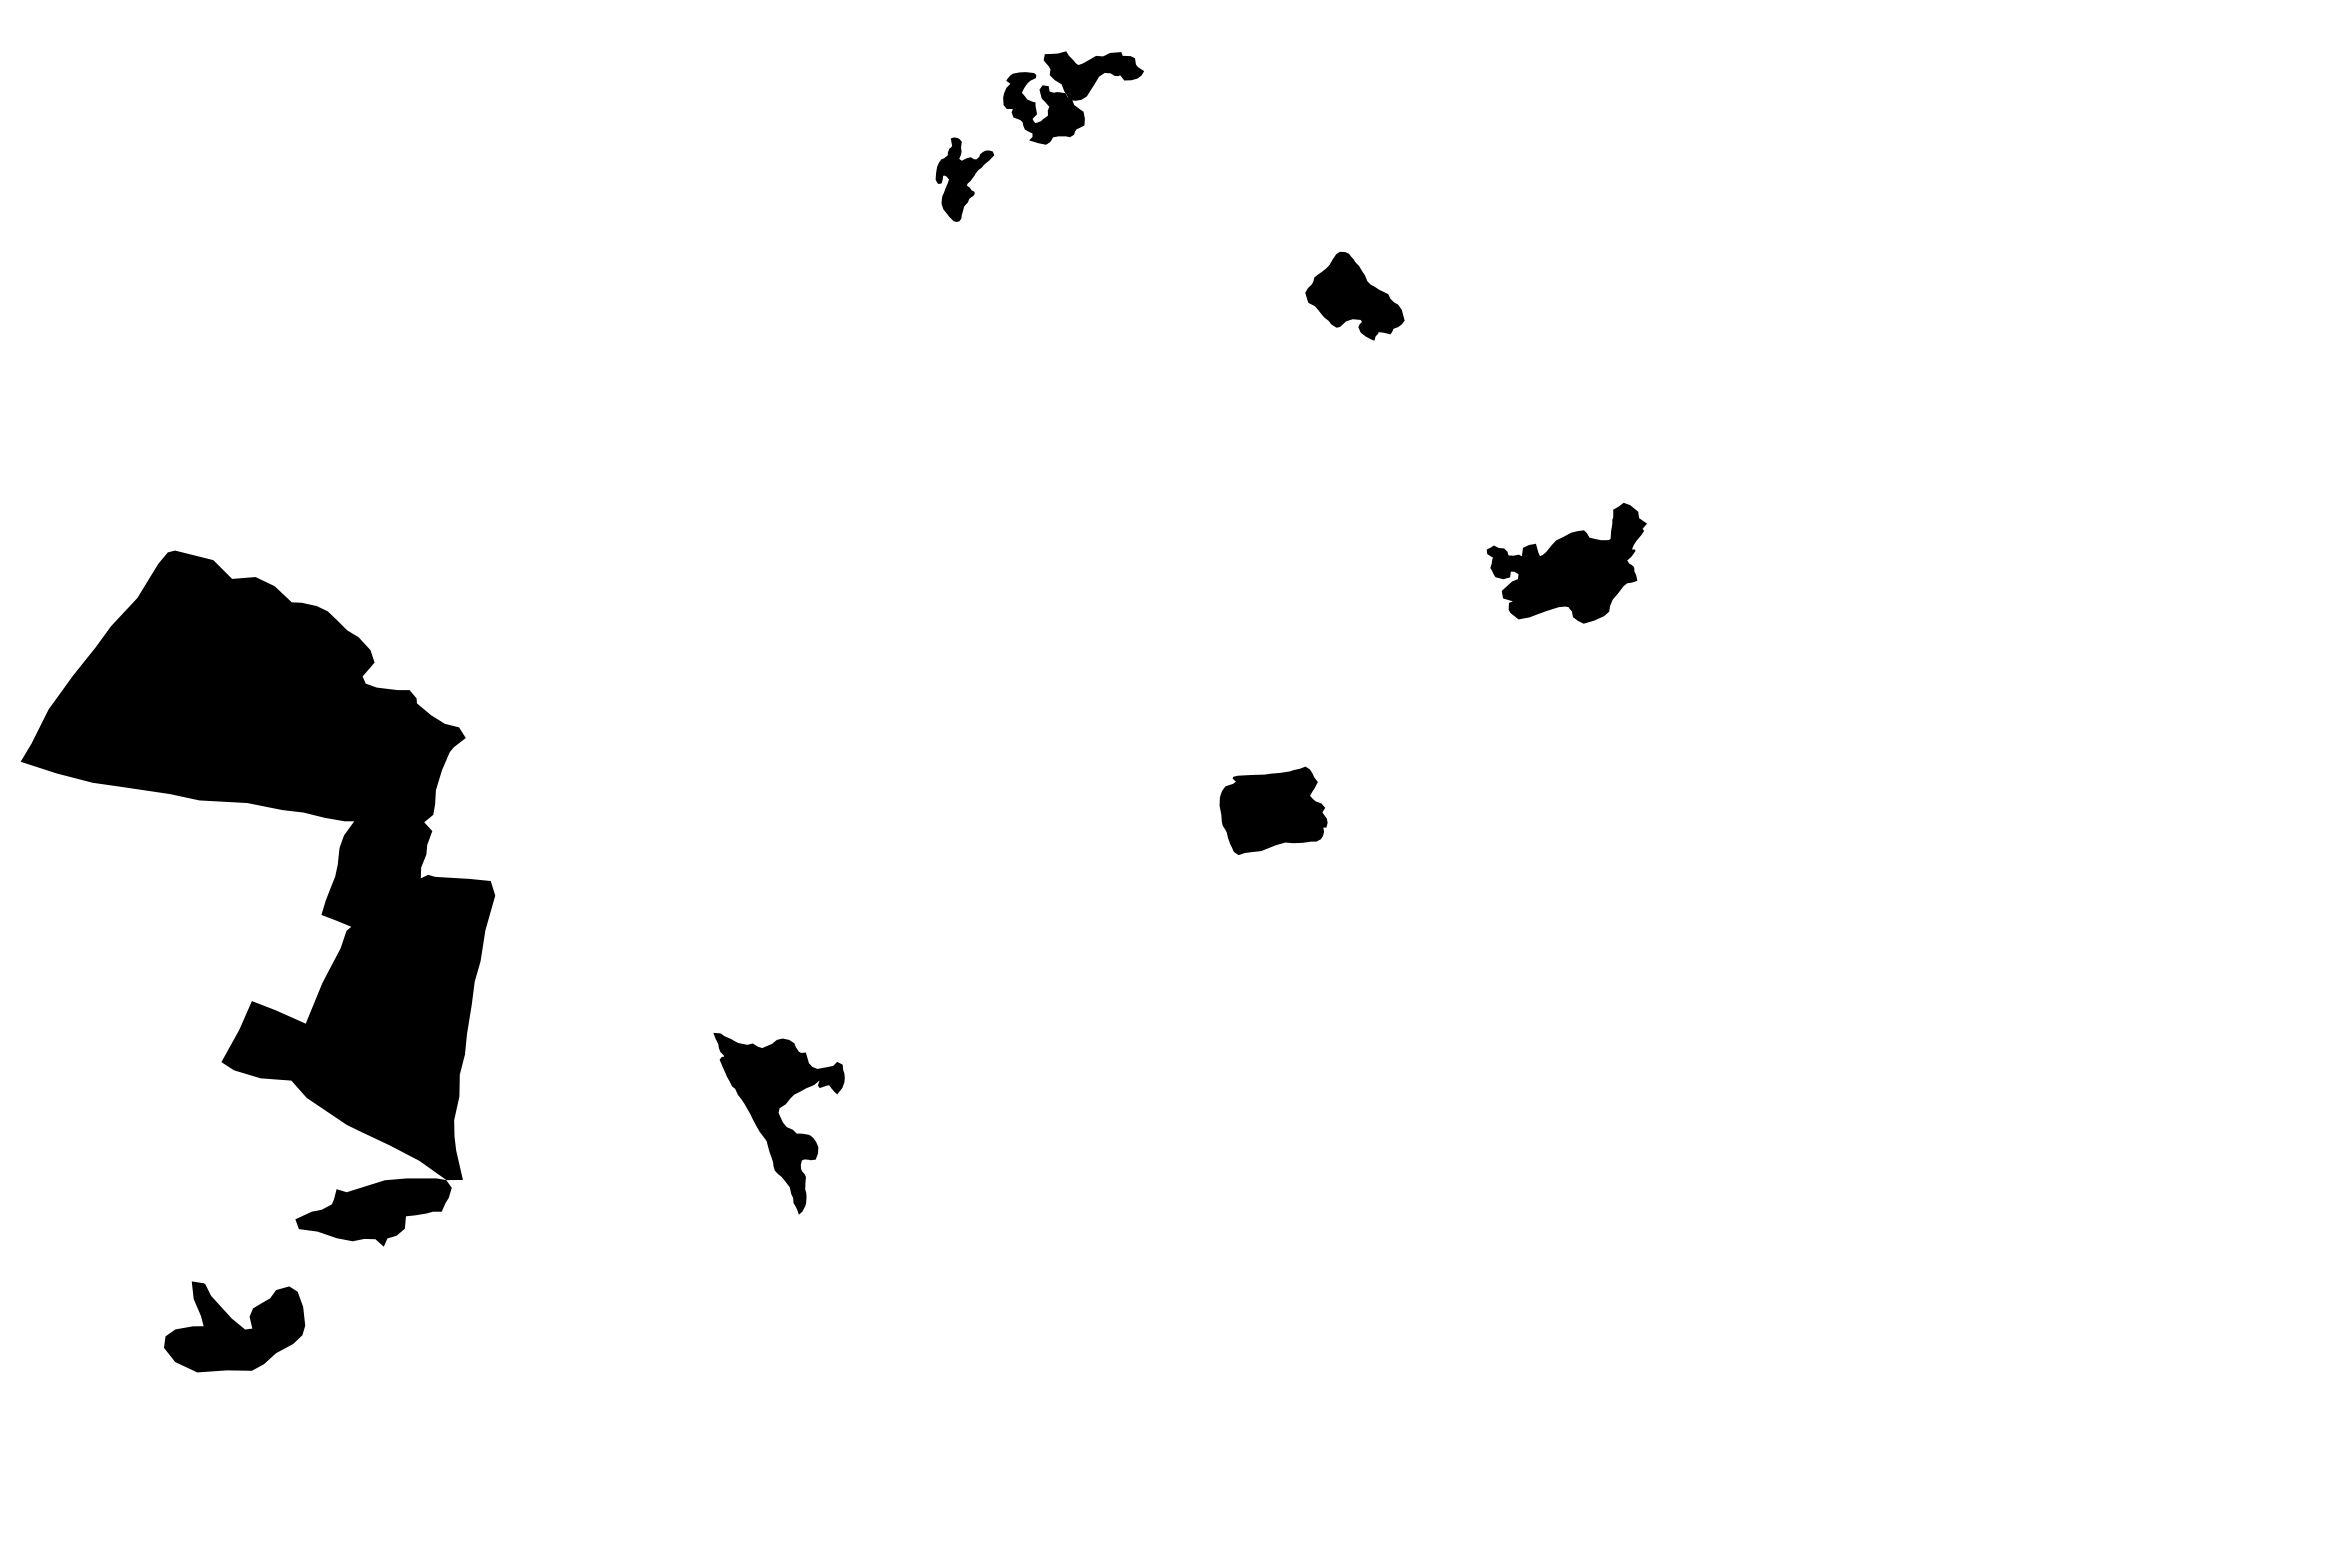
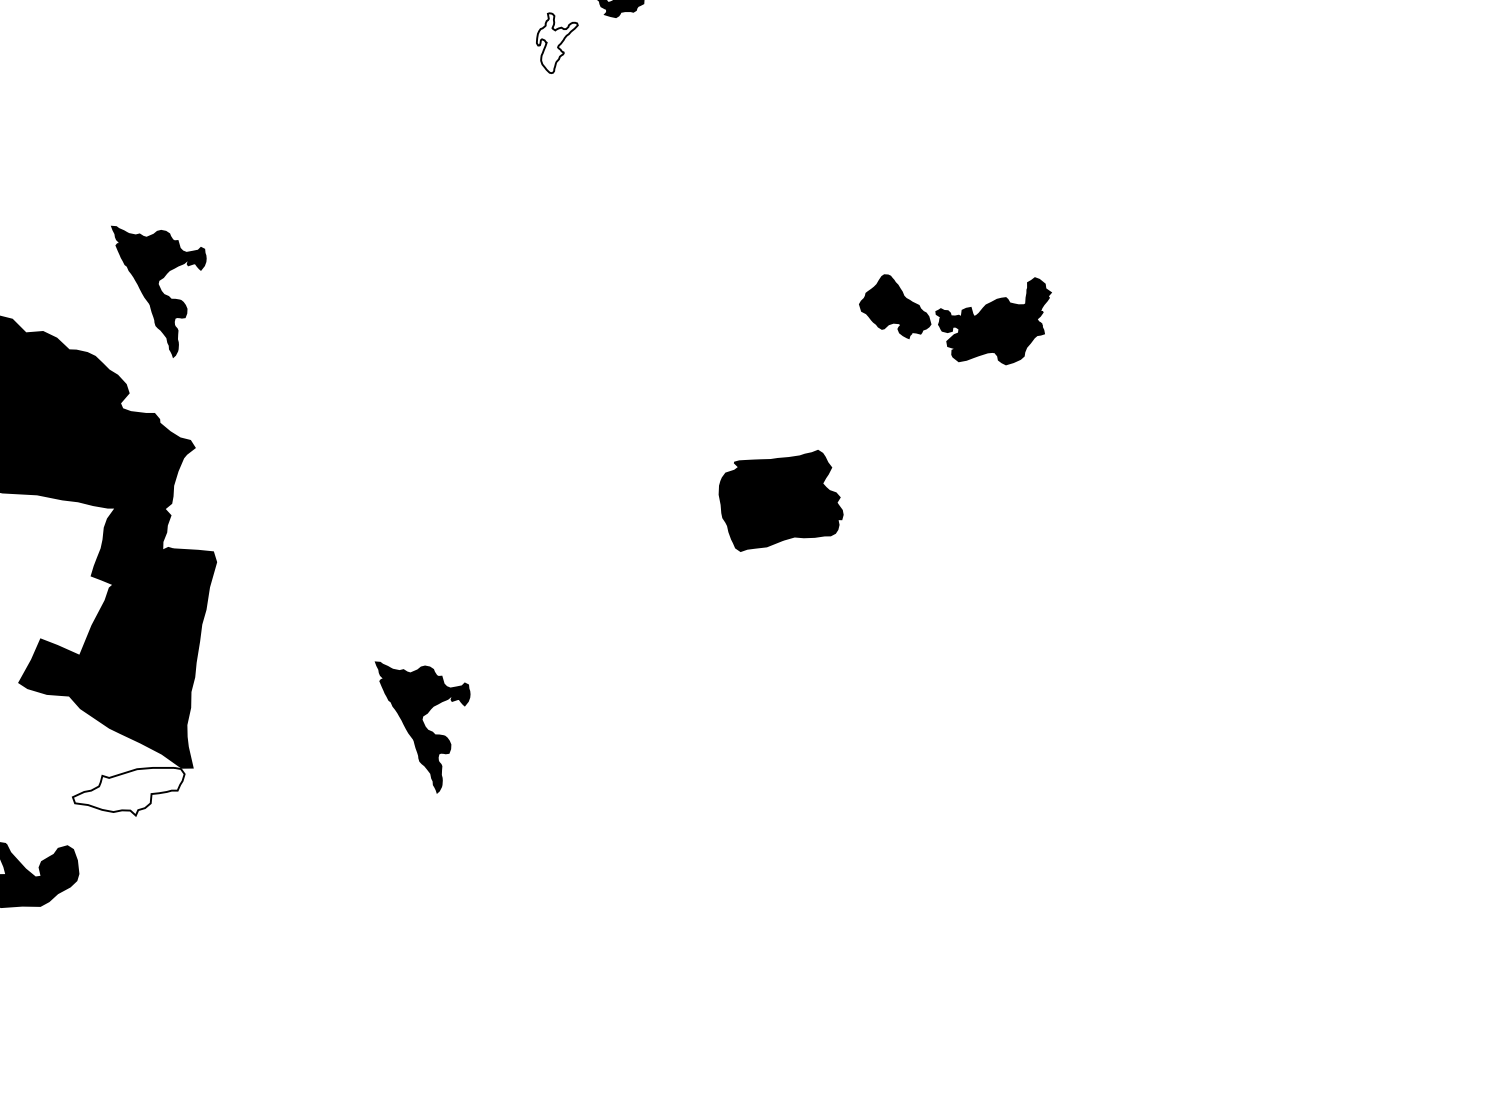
fill: (964, 179) -> (557, 43), removed
part: (1354, 295) -> (894, 306), moved
part: (414, 522) -> (158, 291), added
part: (1273, 810) -> (781, 500), size x1.6
fill: (373, 1212) -> (128, 791), removed

